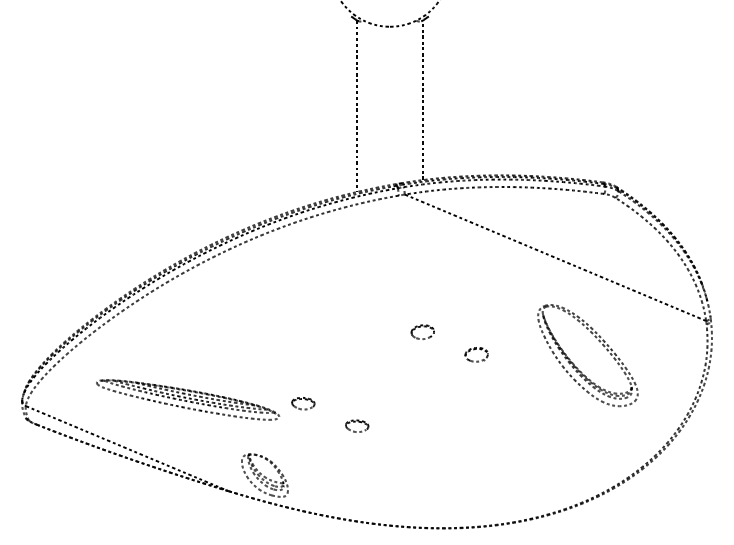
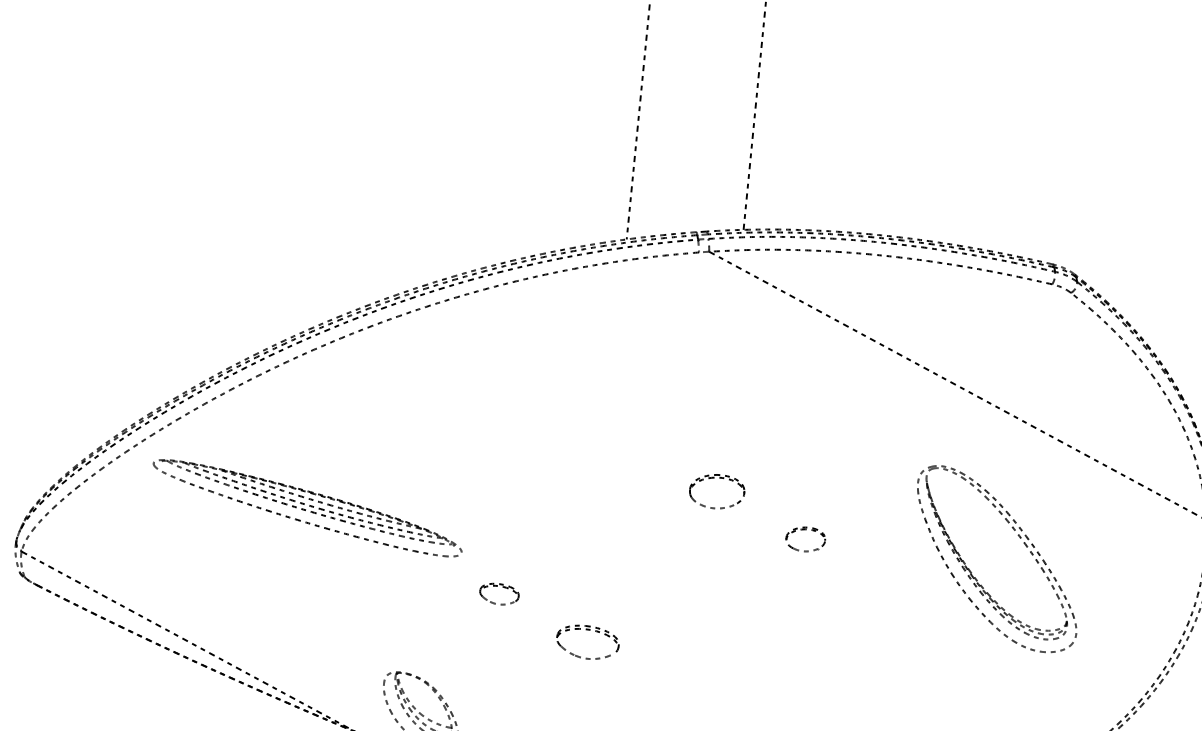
part: (422, 331) -> (716, 490), size x1.4
part: (188, 399) -> (308, 507), moved
part: (357, 425) -> (588, 640), size x1.6

